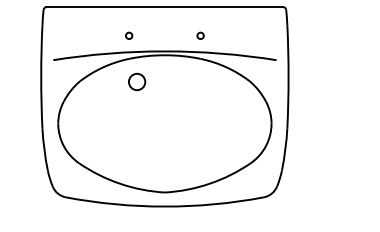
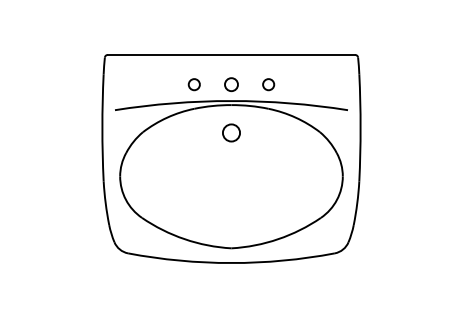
circle: (128, 35) -> (193, 84), size x1.67
circle: (164, 35) -> (231, 84), added
circle: (200, 35) -> (268, 84), size x1.67
circle: (137, 81) -> (231, 132), moved

